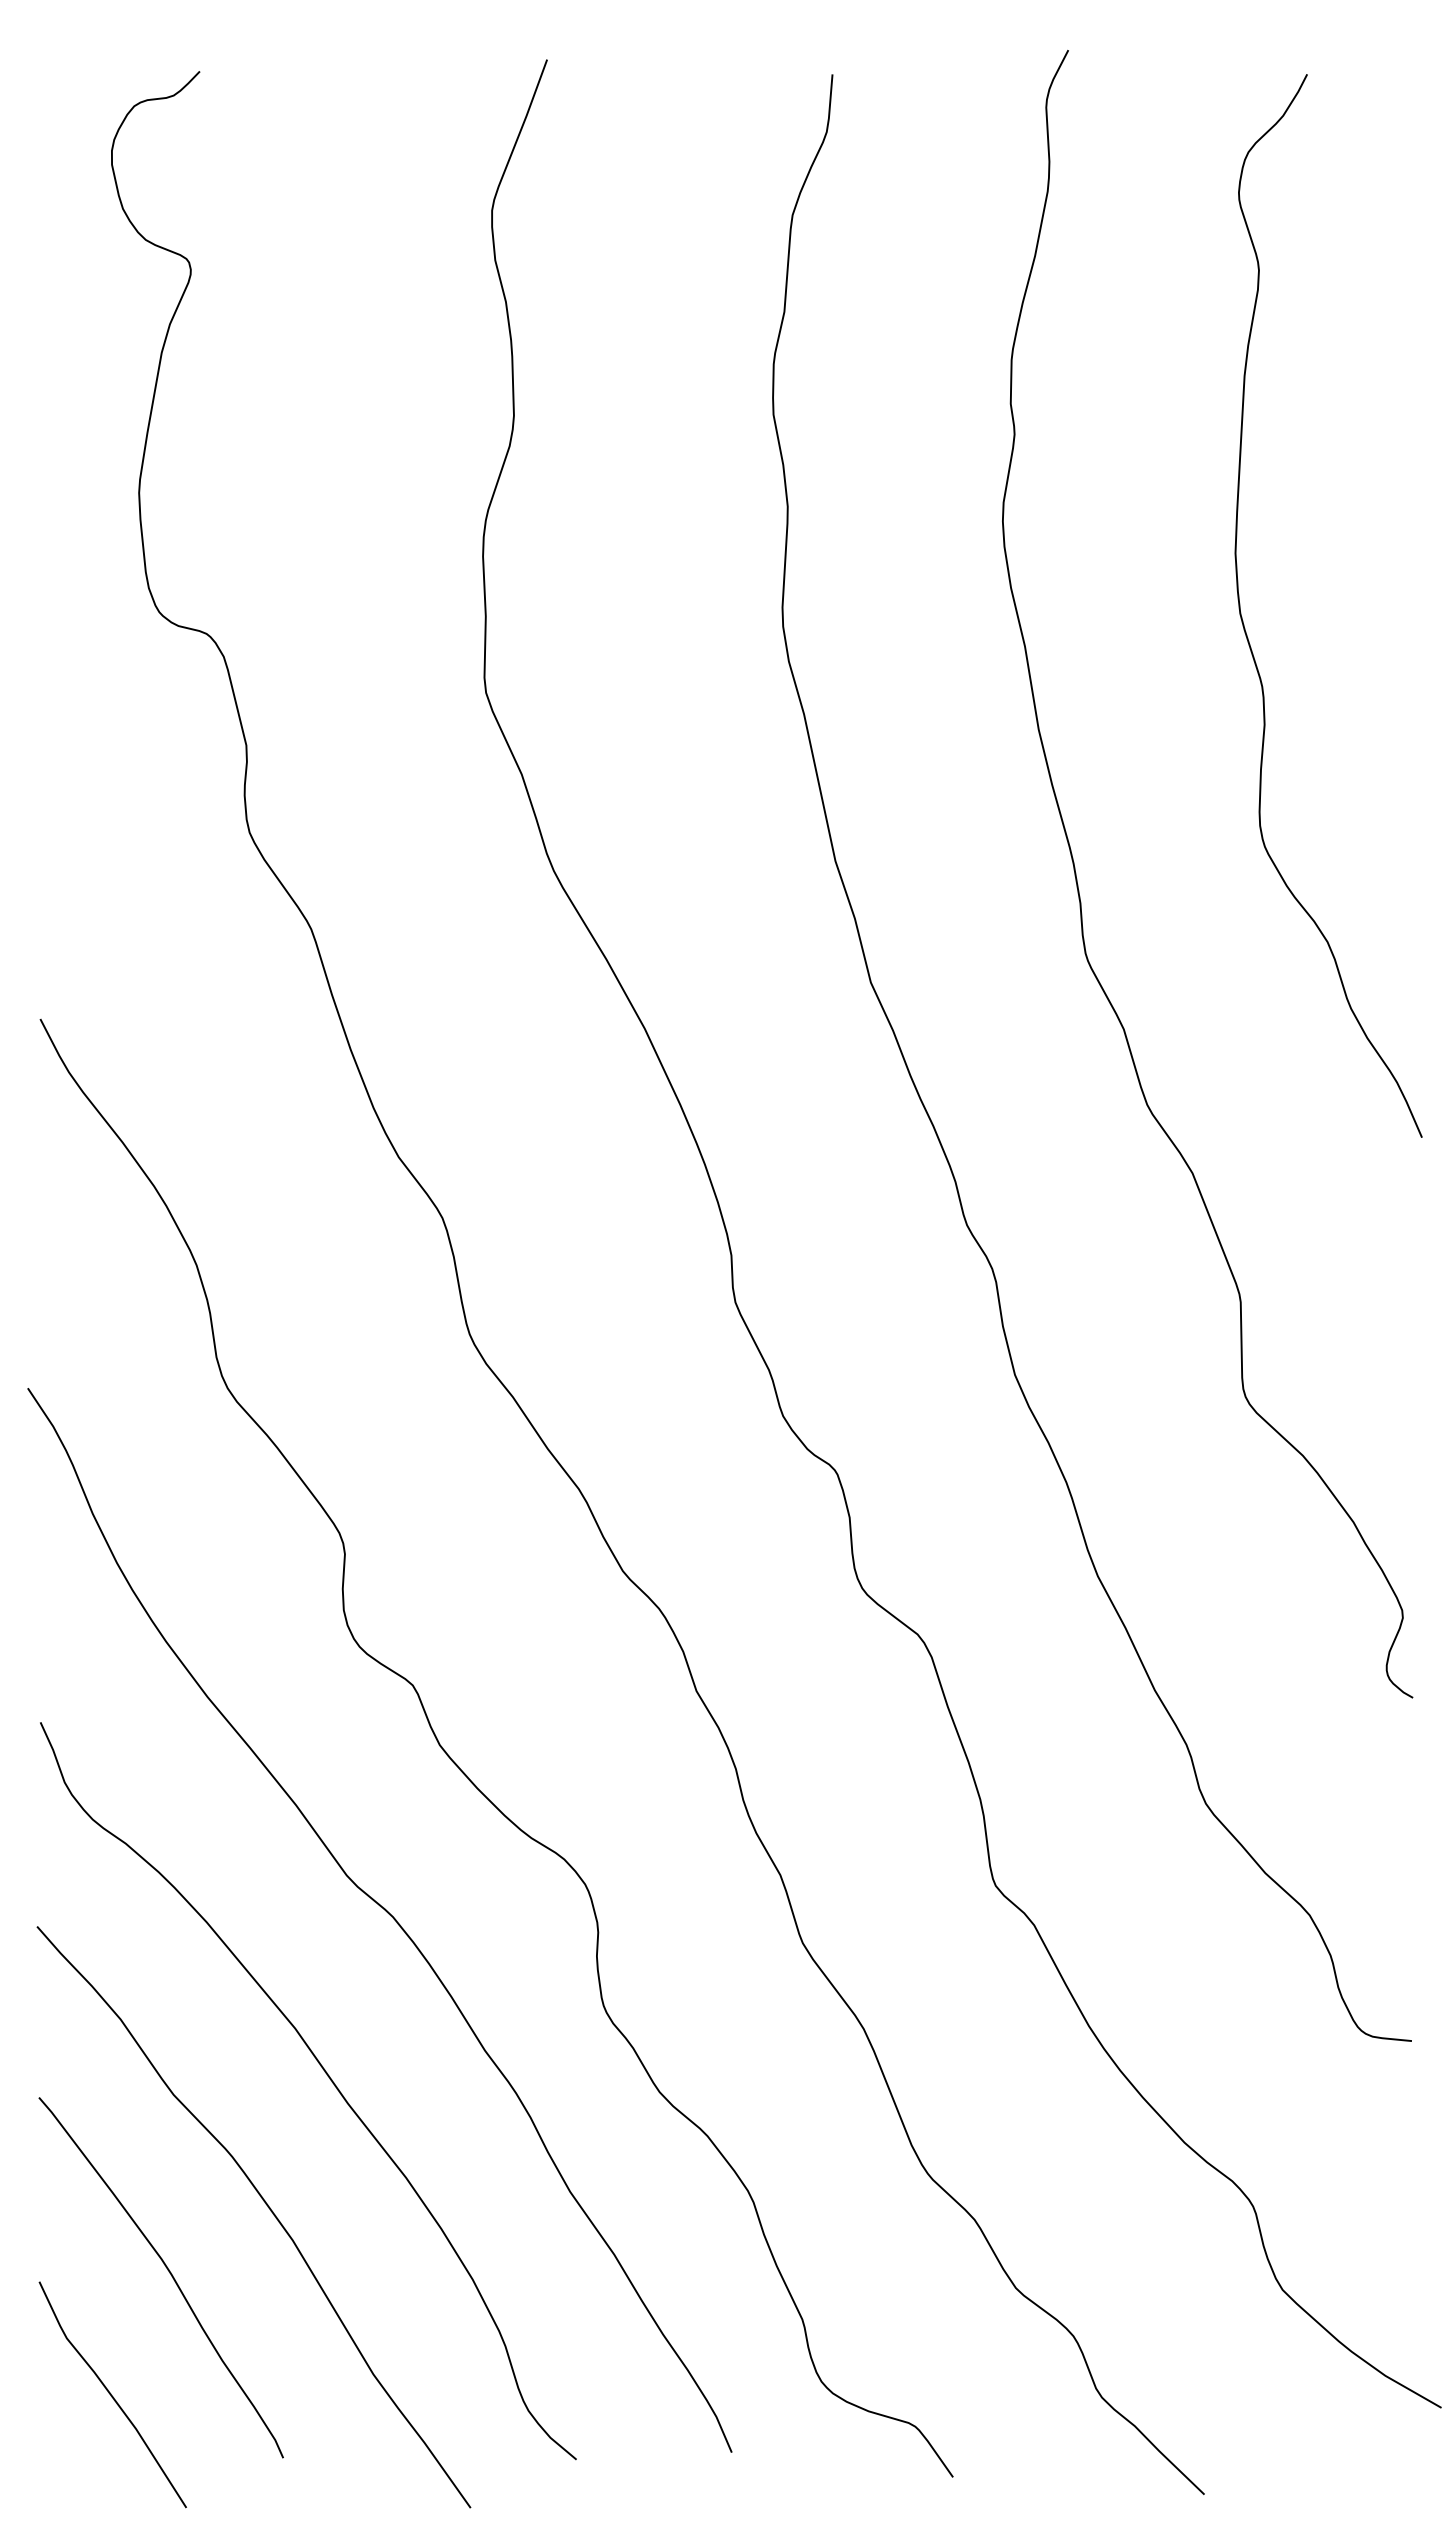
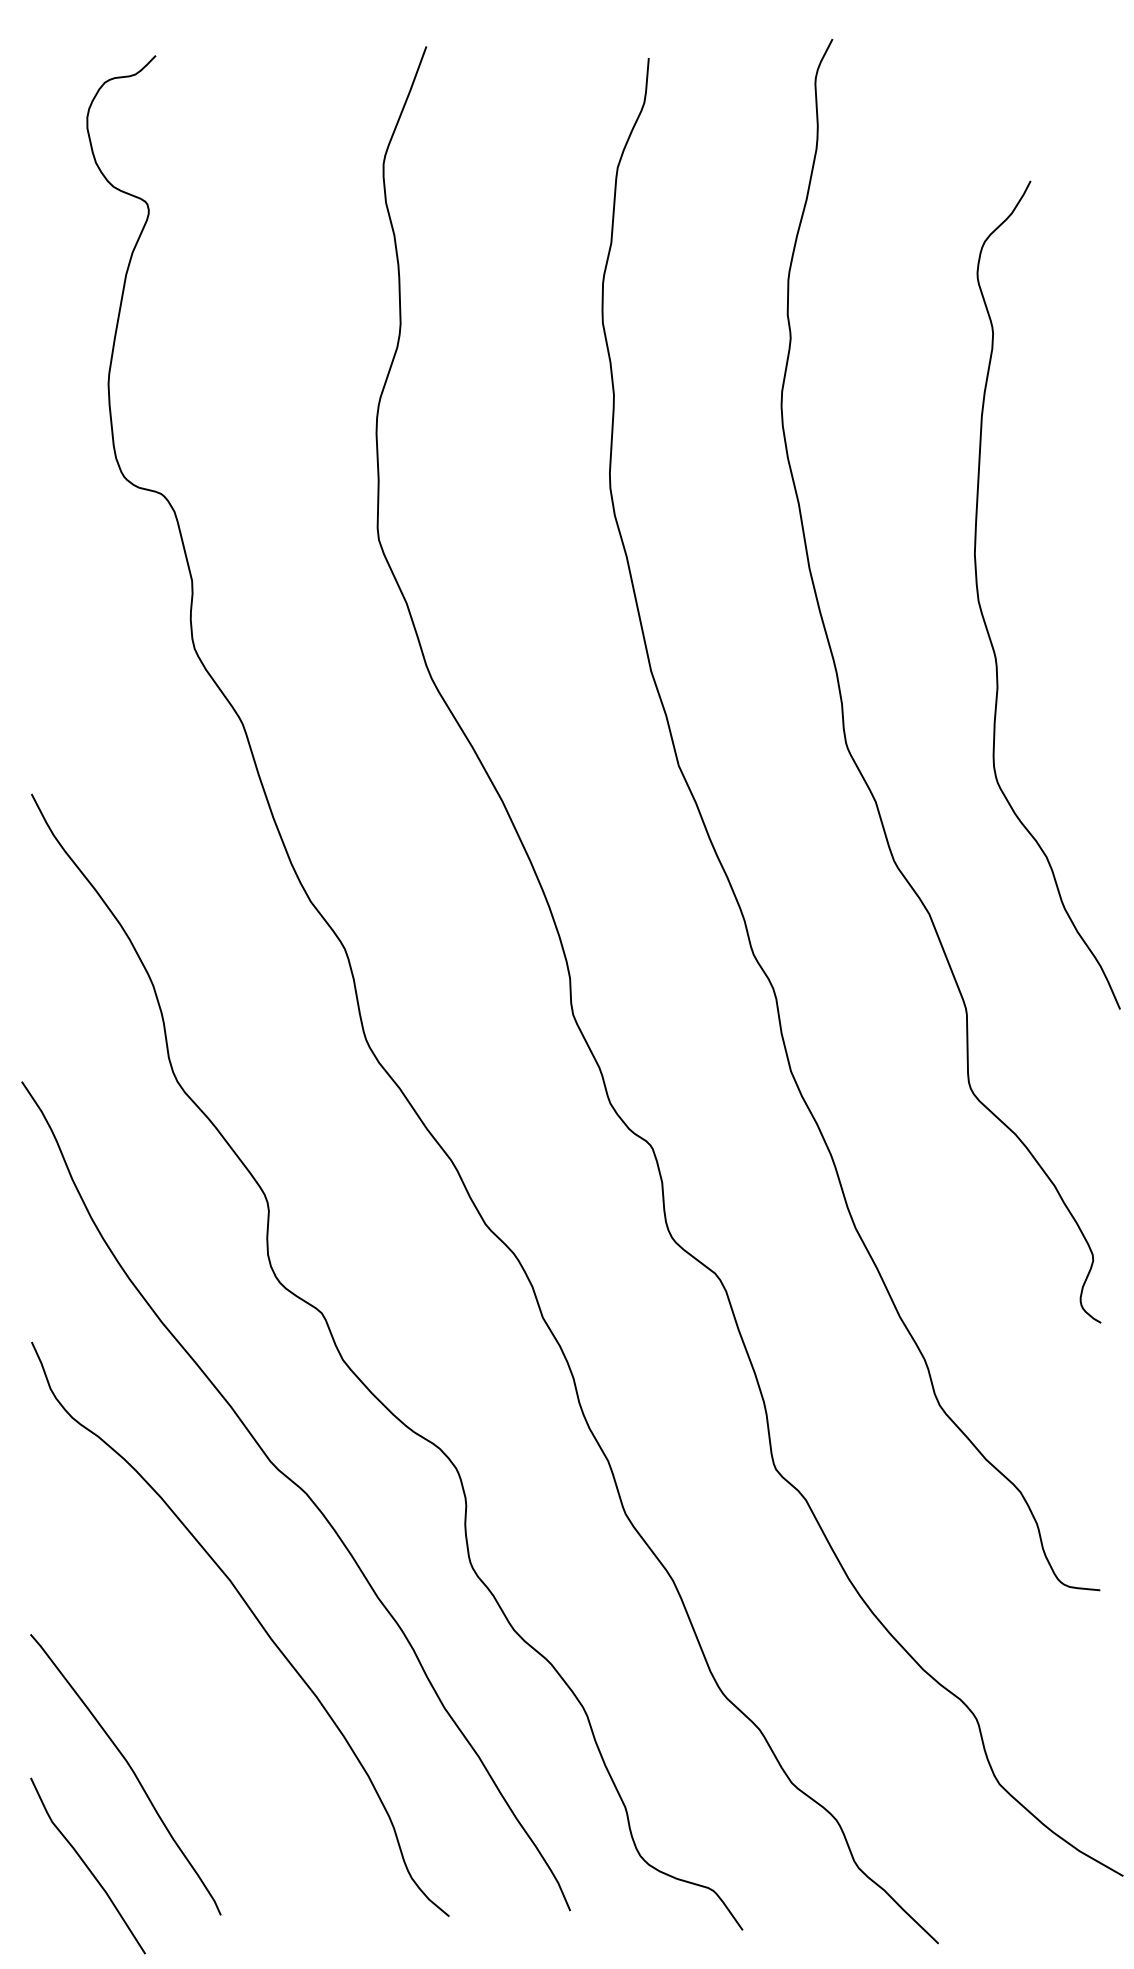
curve: (1246, 630) -> (983, 614), moved
curve: (268, 2209) -> (209, 1721), removed

